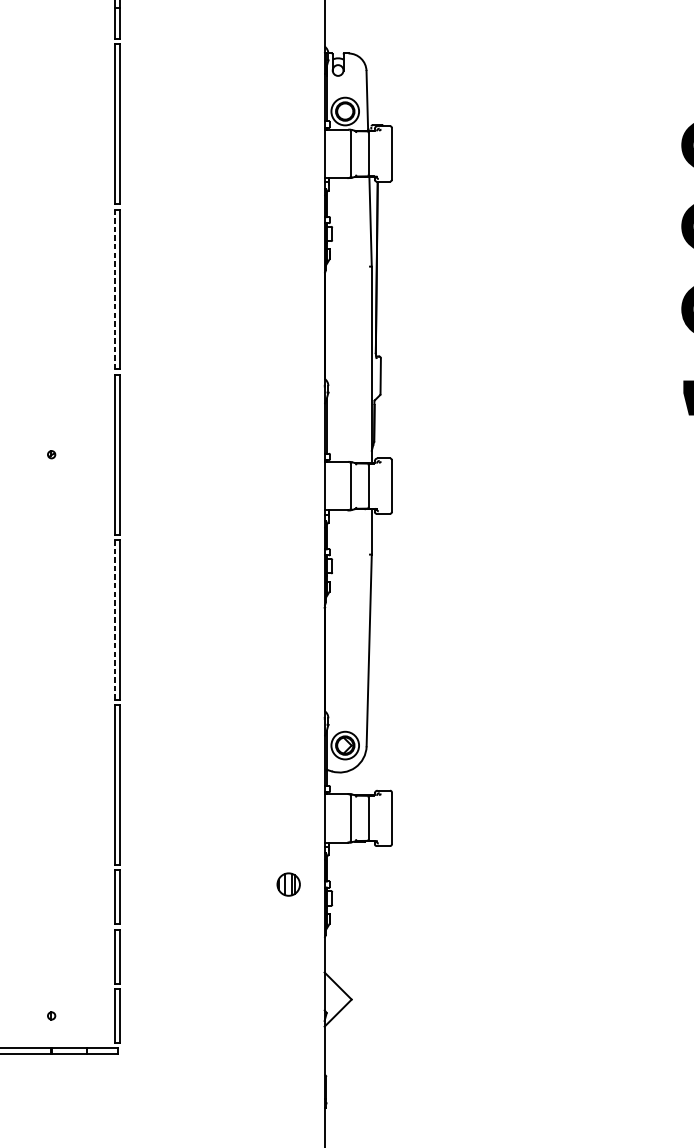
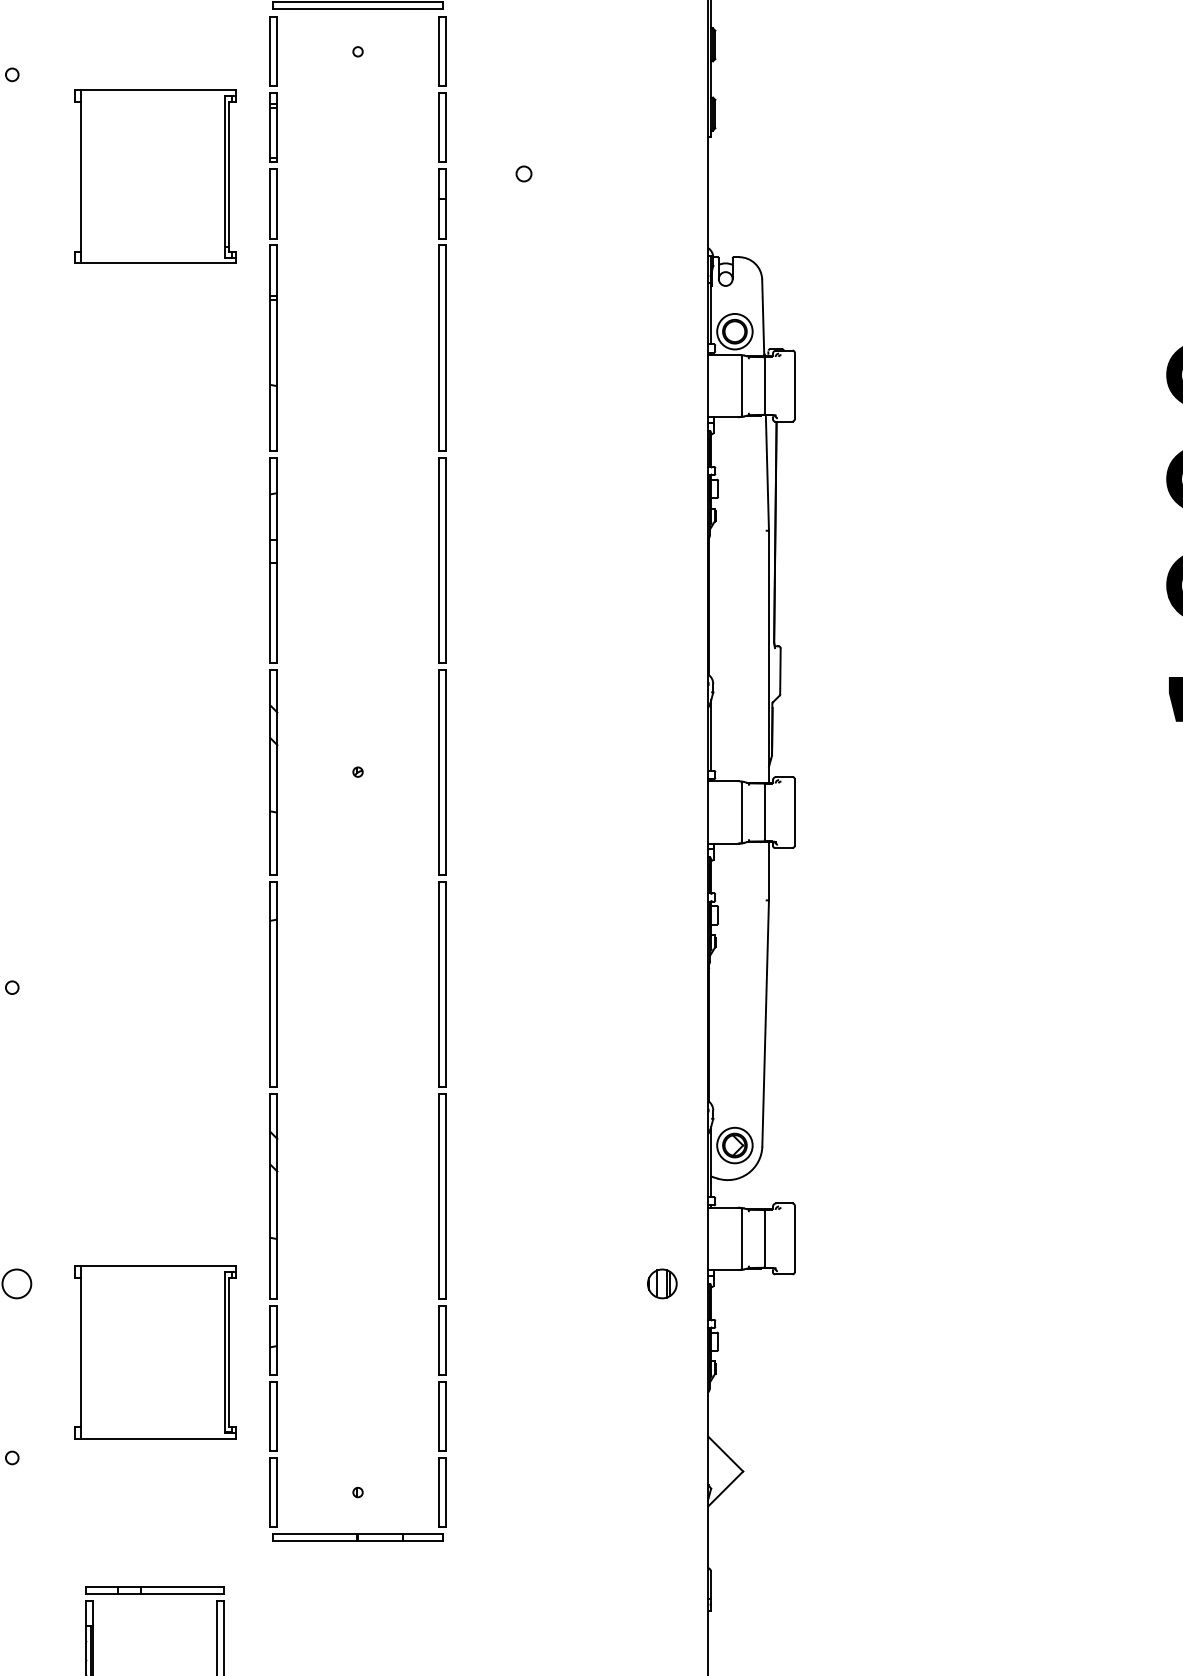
line: (114, 289) -> (438, 560), dashed -> solid
line: (114, 620) -> (438, 984), dashed -> solid
part: (288, 884) -> (662, 1283), moved

